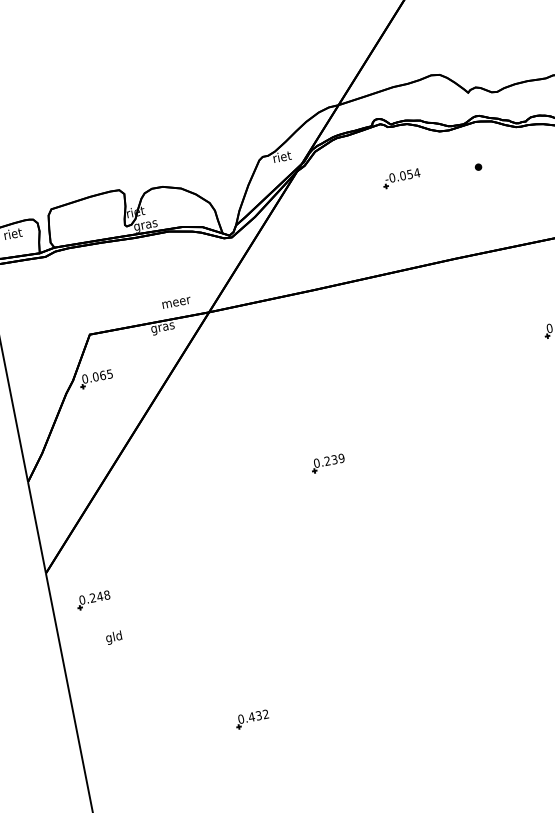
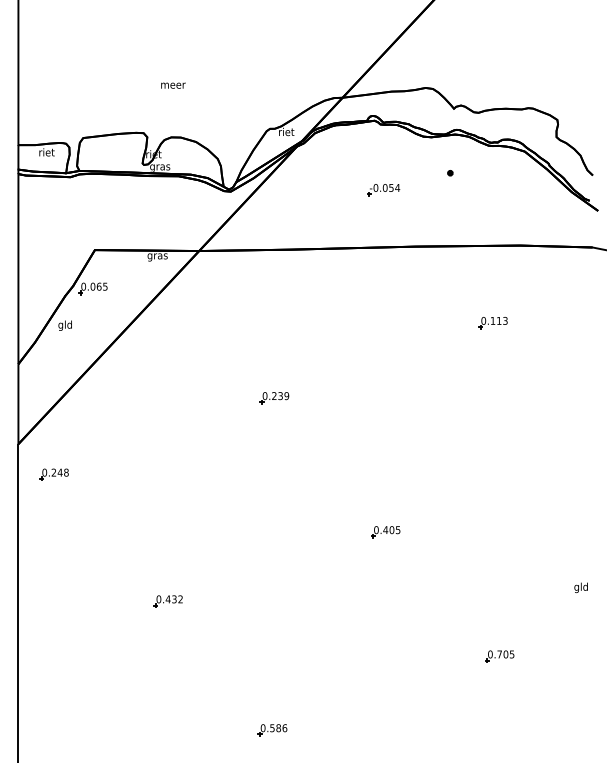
part: (401, 179) -> (383, 190), moved
text: (176, 302) -> (173, 85), moved
part: (484, 592) -> (385, 532), added
text: (113, 637) -> (64, 325), moved

